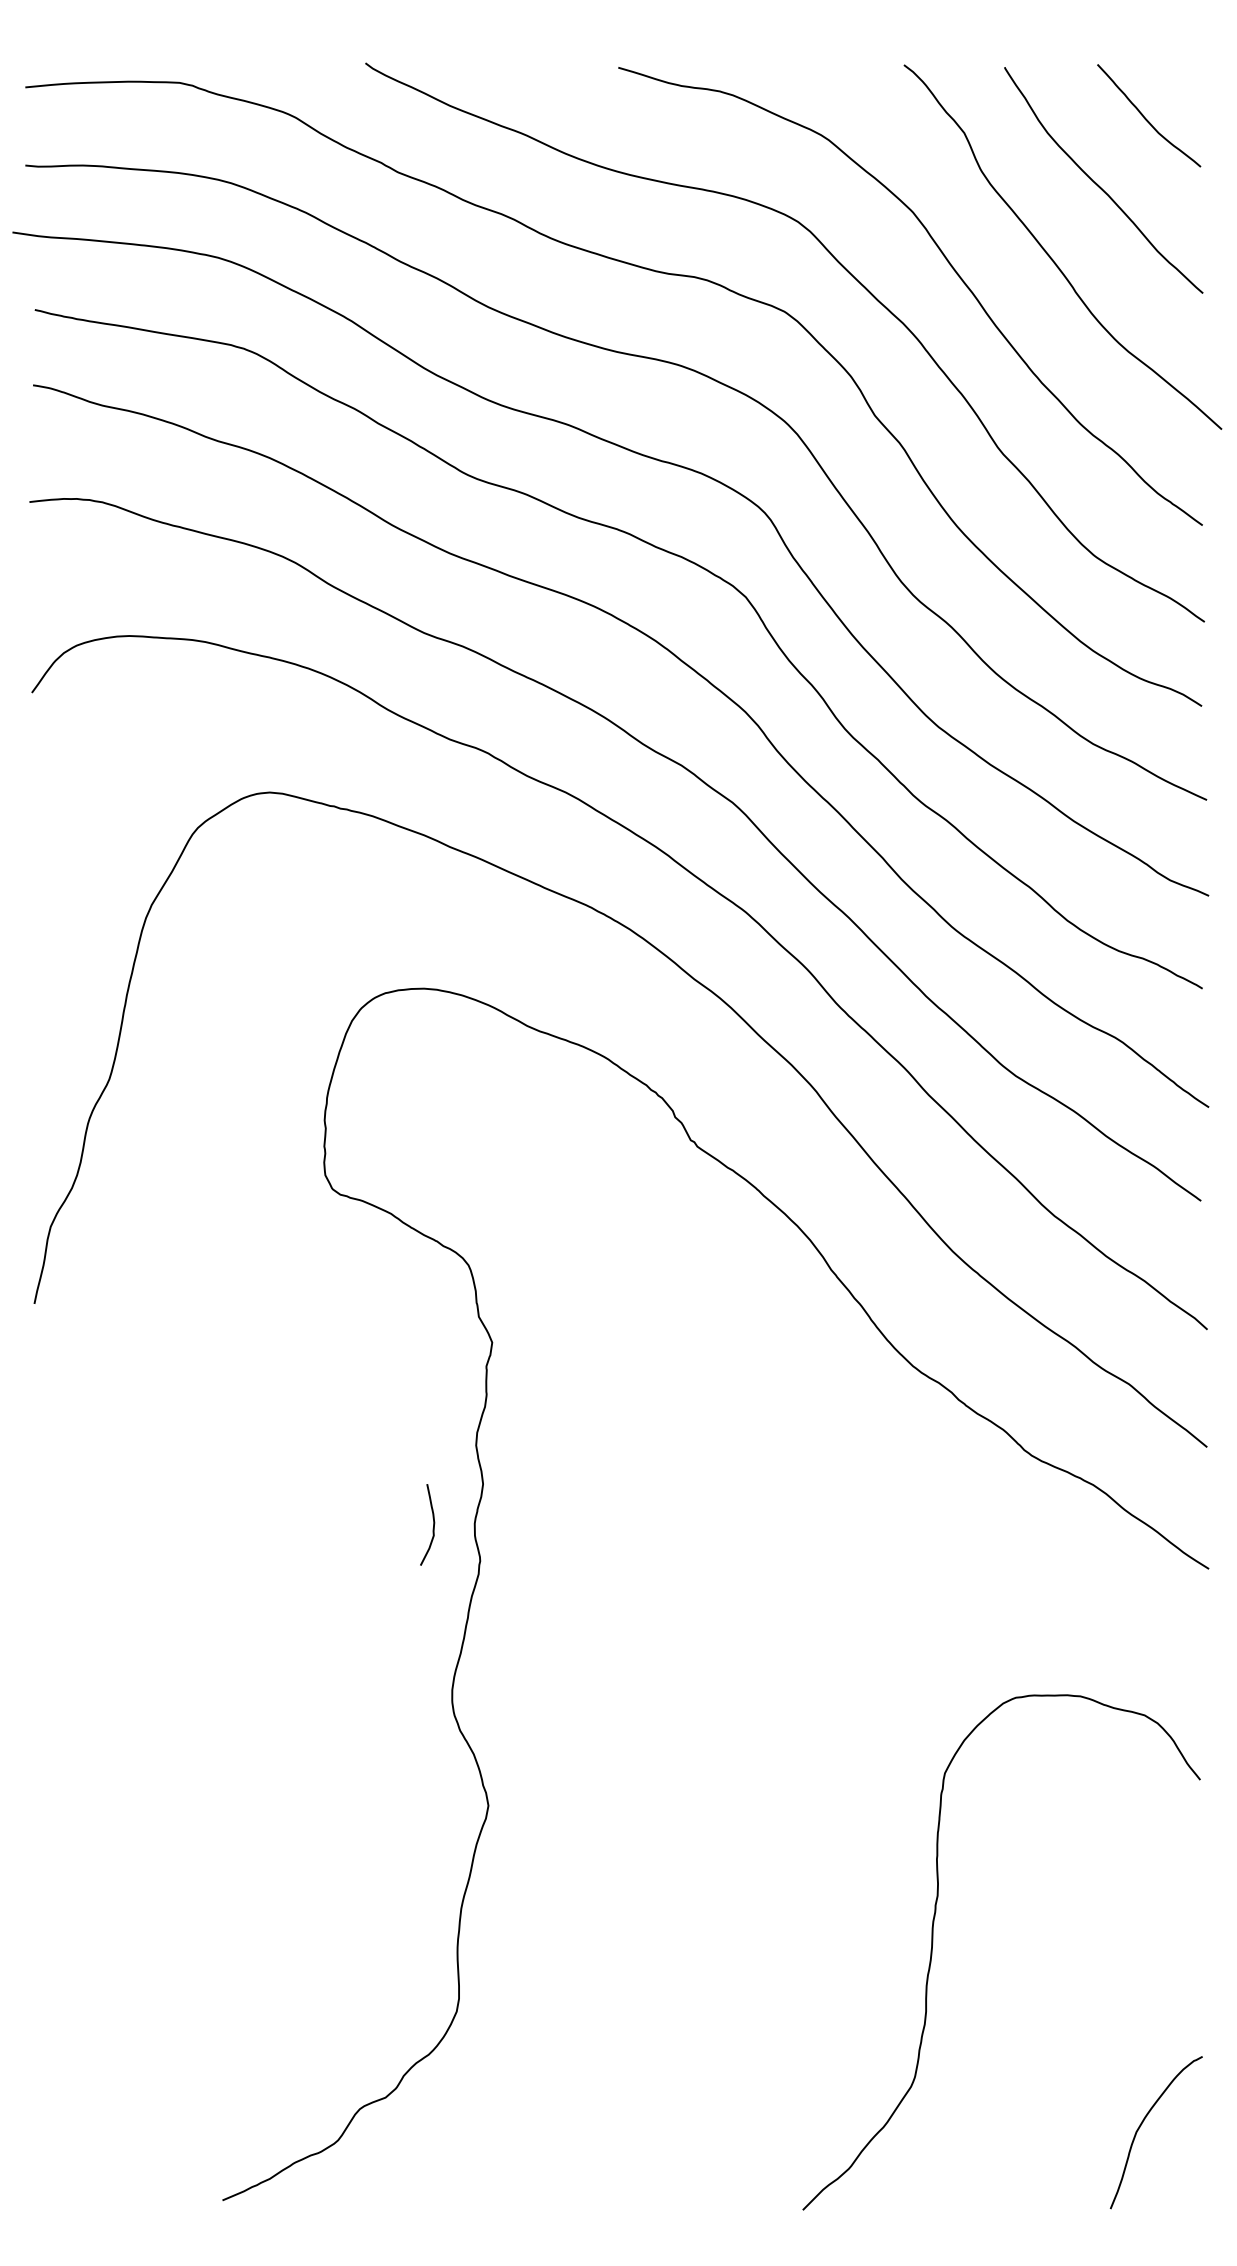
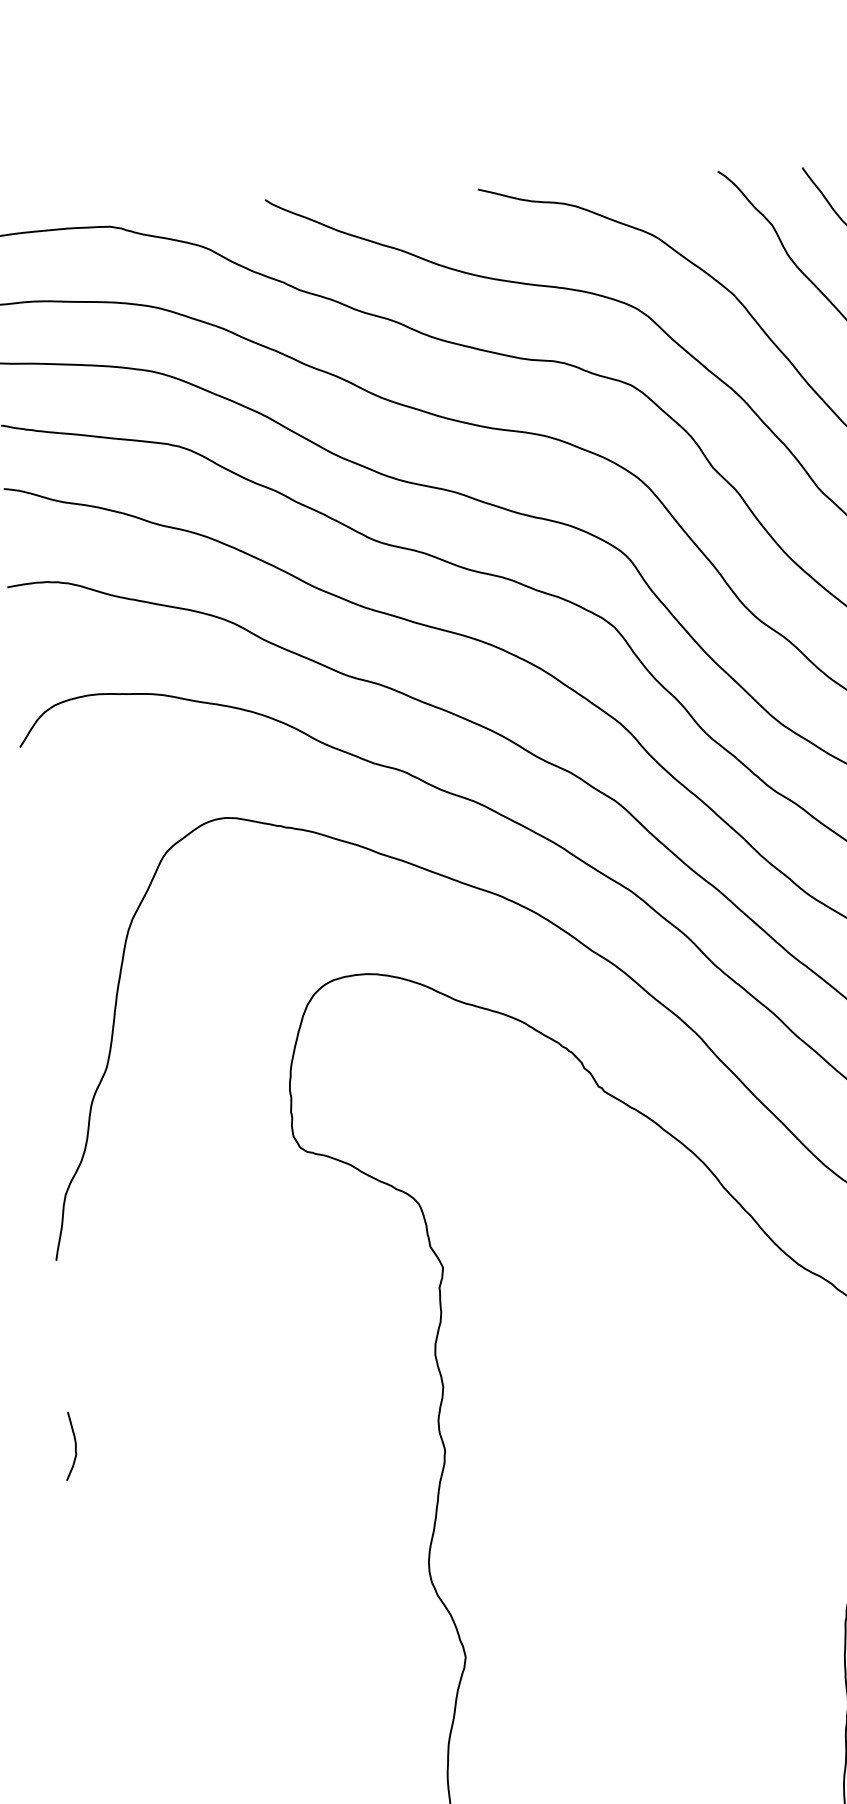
curve: (433, 1524) -> (75, 1445), moved

